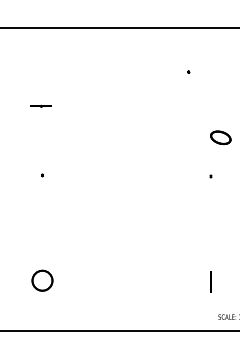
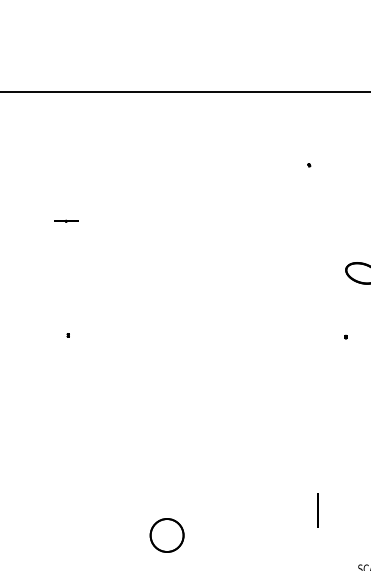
part: (40, 105) -> (64, 220), size x0.7
circle: (42, 280) -> (167, 535), moved
line: (210, 281) -> (317, 510), moved

